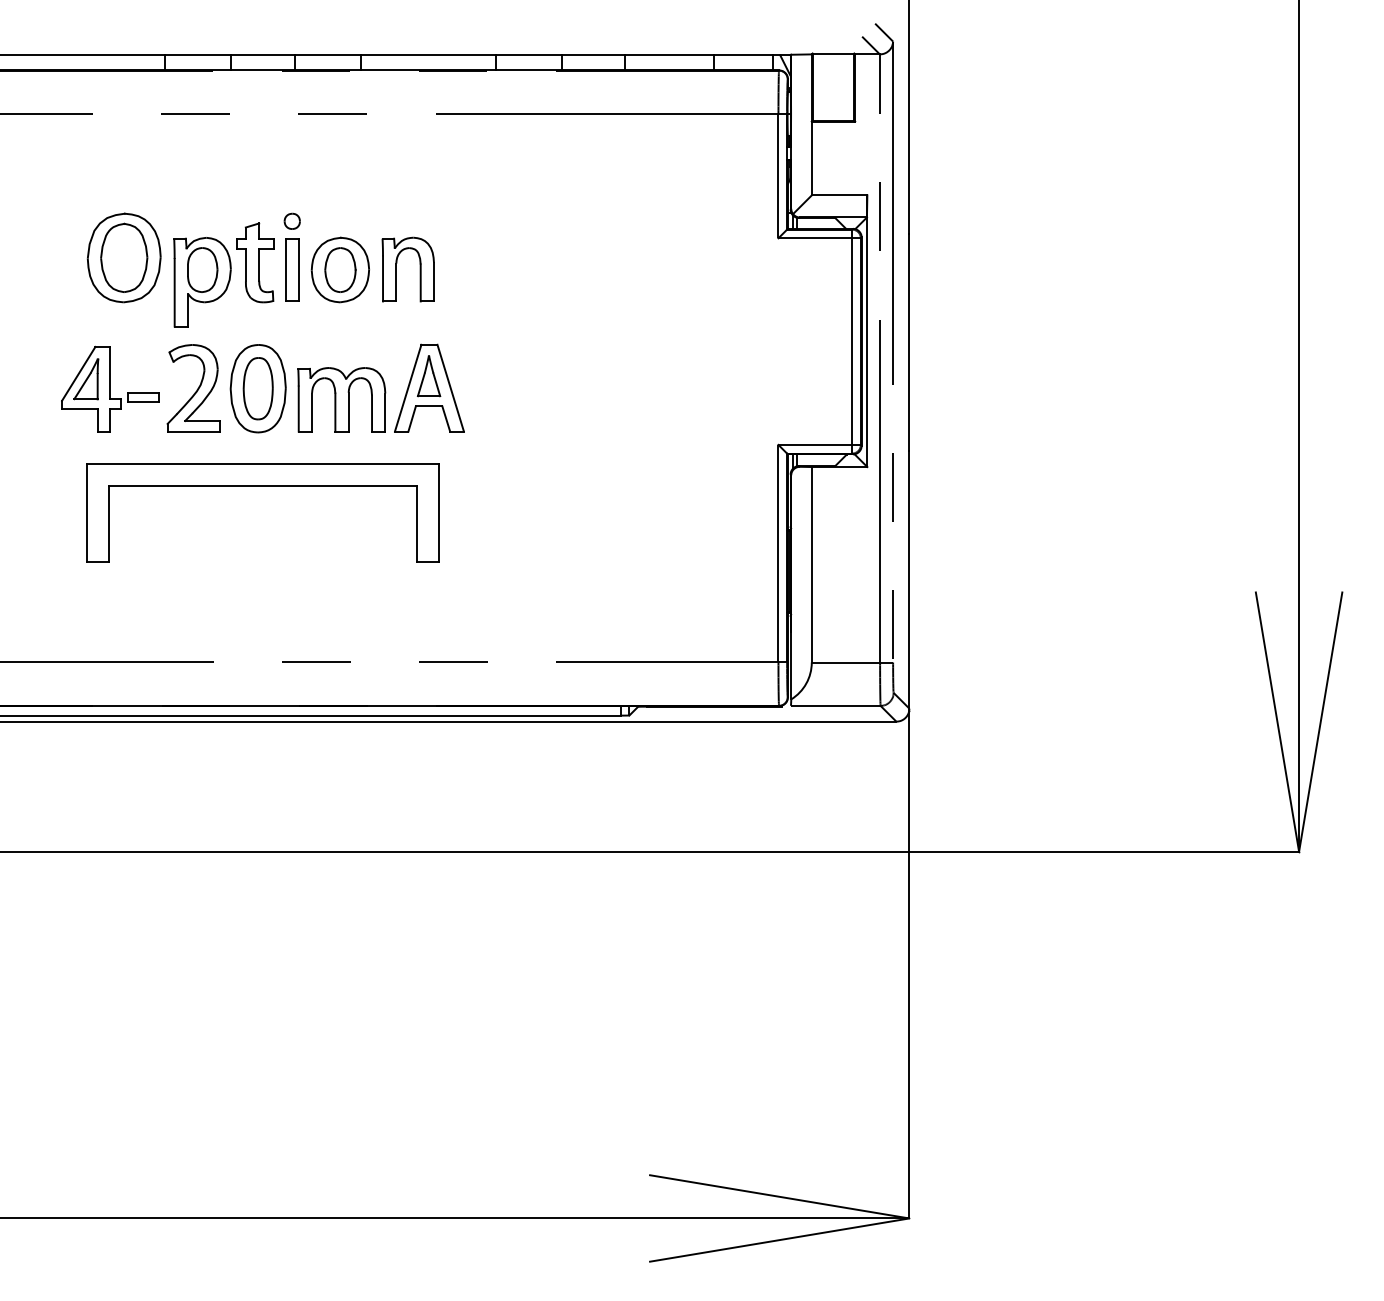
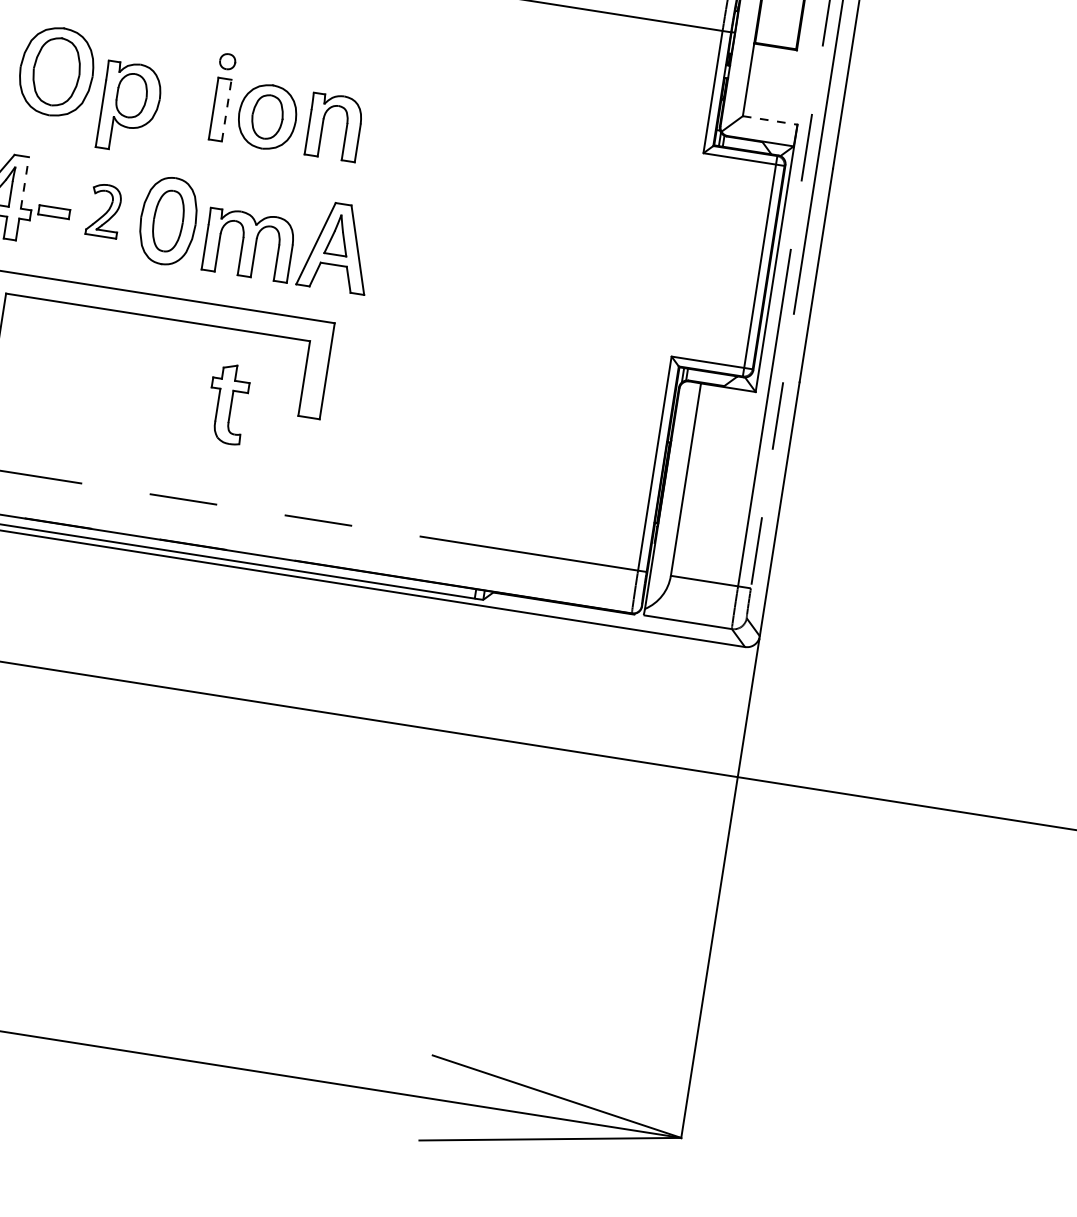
line: (839, 195) -> (770, 120), solid -> dashed
part: (255, 262) -> (227, 403), moved
line: (298, 269) -> (226, 109), solid -> dashed
line: (110, 372) -> (25, 182), solid -> dashed
part: (193, 388) -> (104, 210), size x0.6

